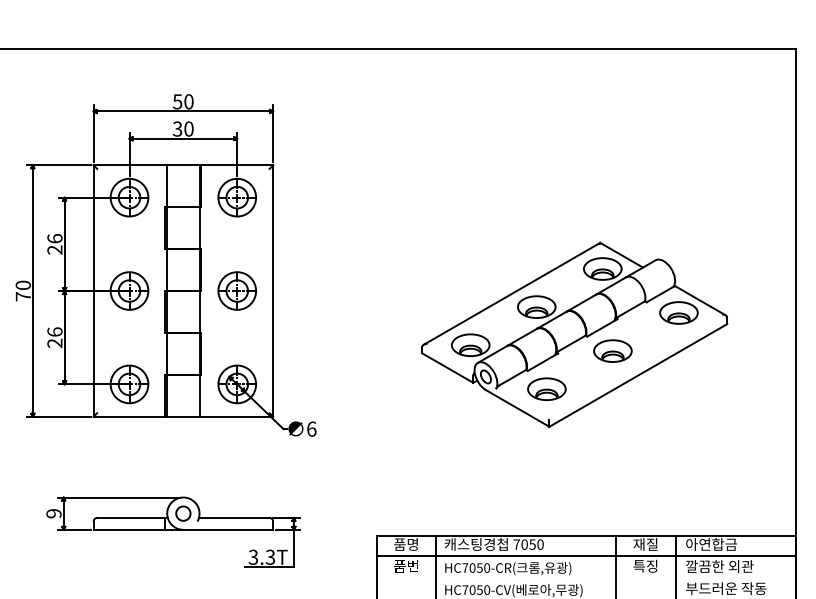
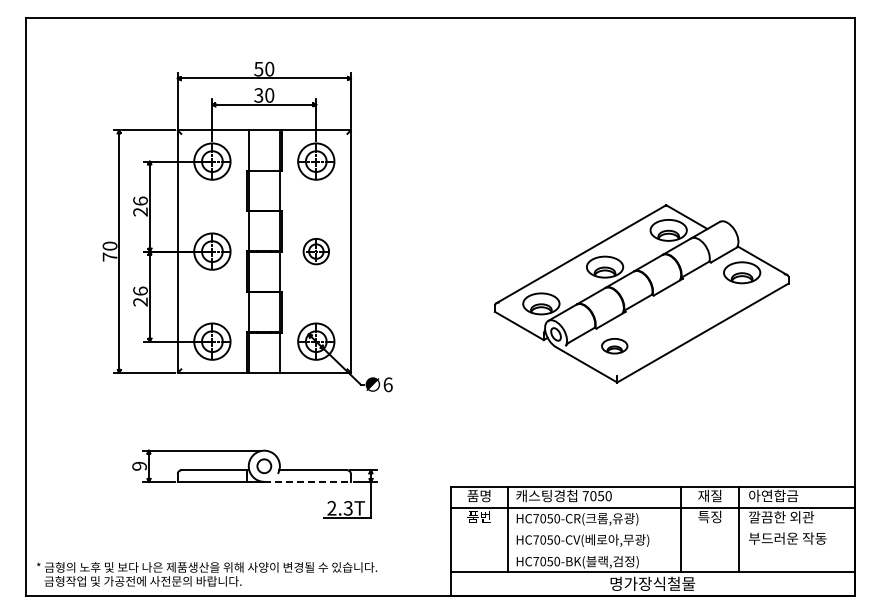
part: (237, 290) -> (316, 251), size x0.7
part: (612, 351) -> (678, 309), removed
part: (546, 388) -> (614, 345), size x0.7
line: (229, 529) -> (308, 481), solid -> dashed
text: (253, 557) -> (331, 508), 3.3T -> 2.3T

